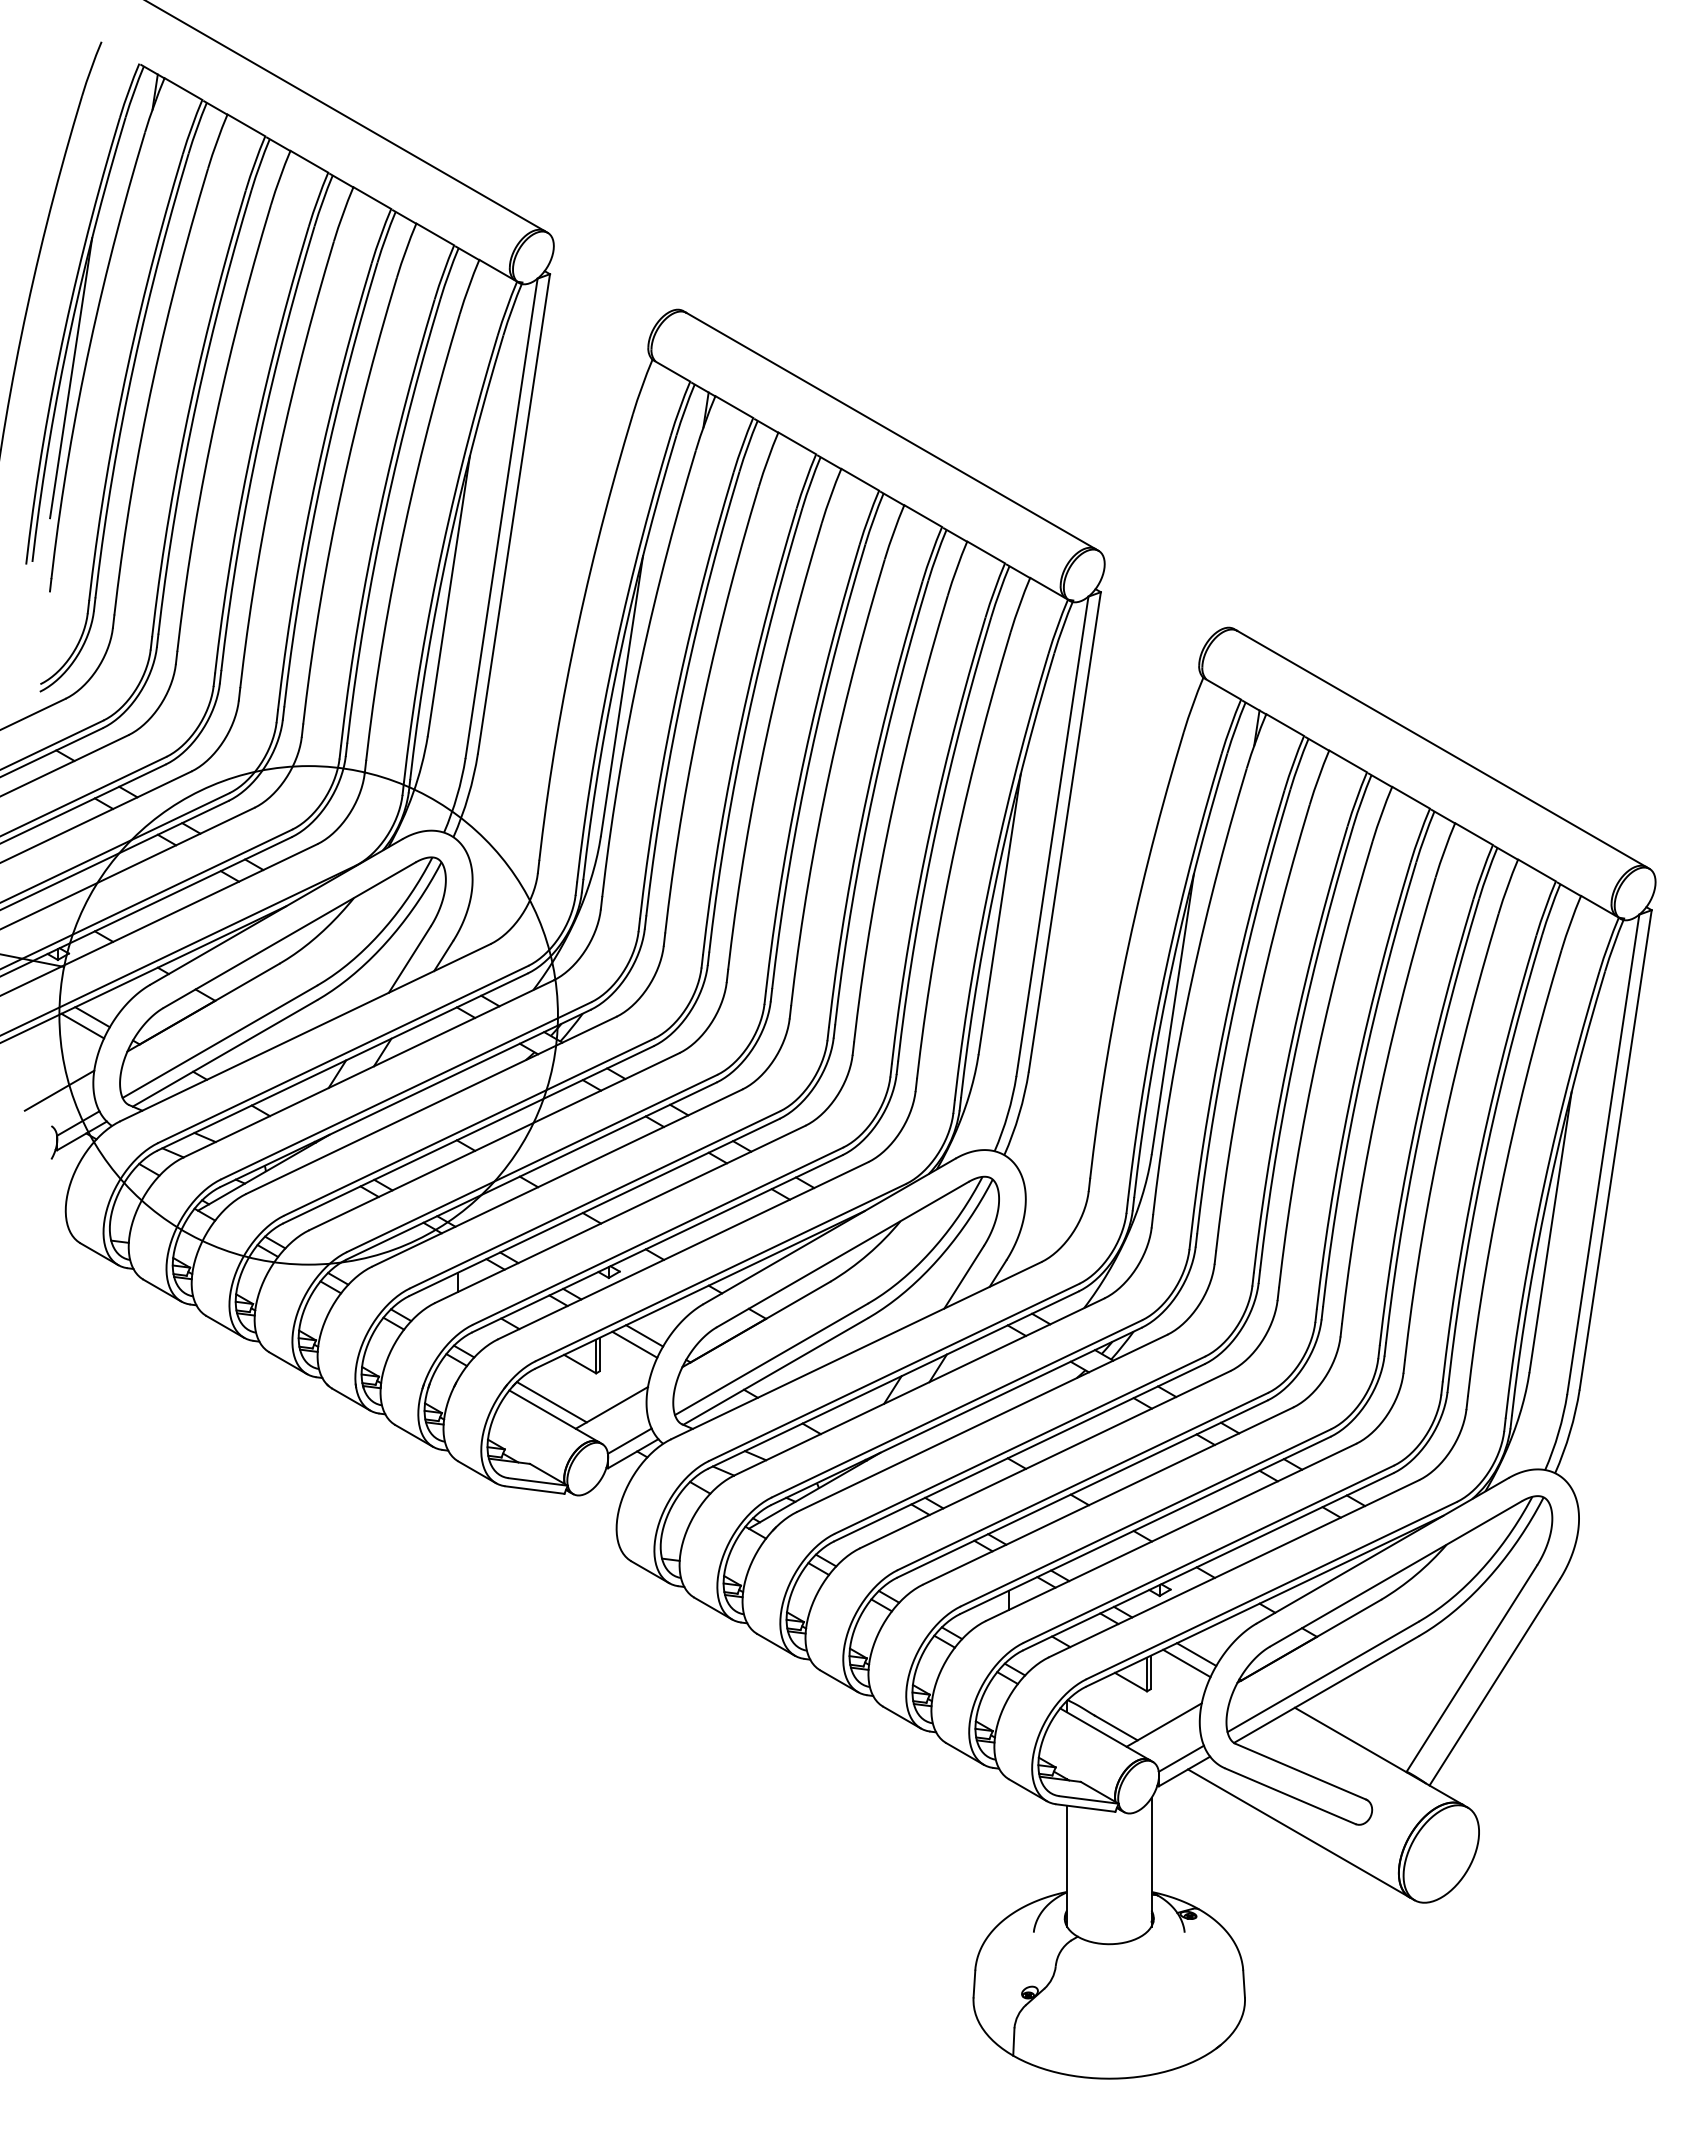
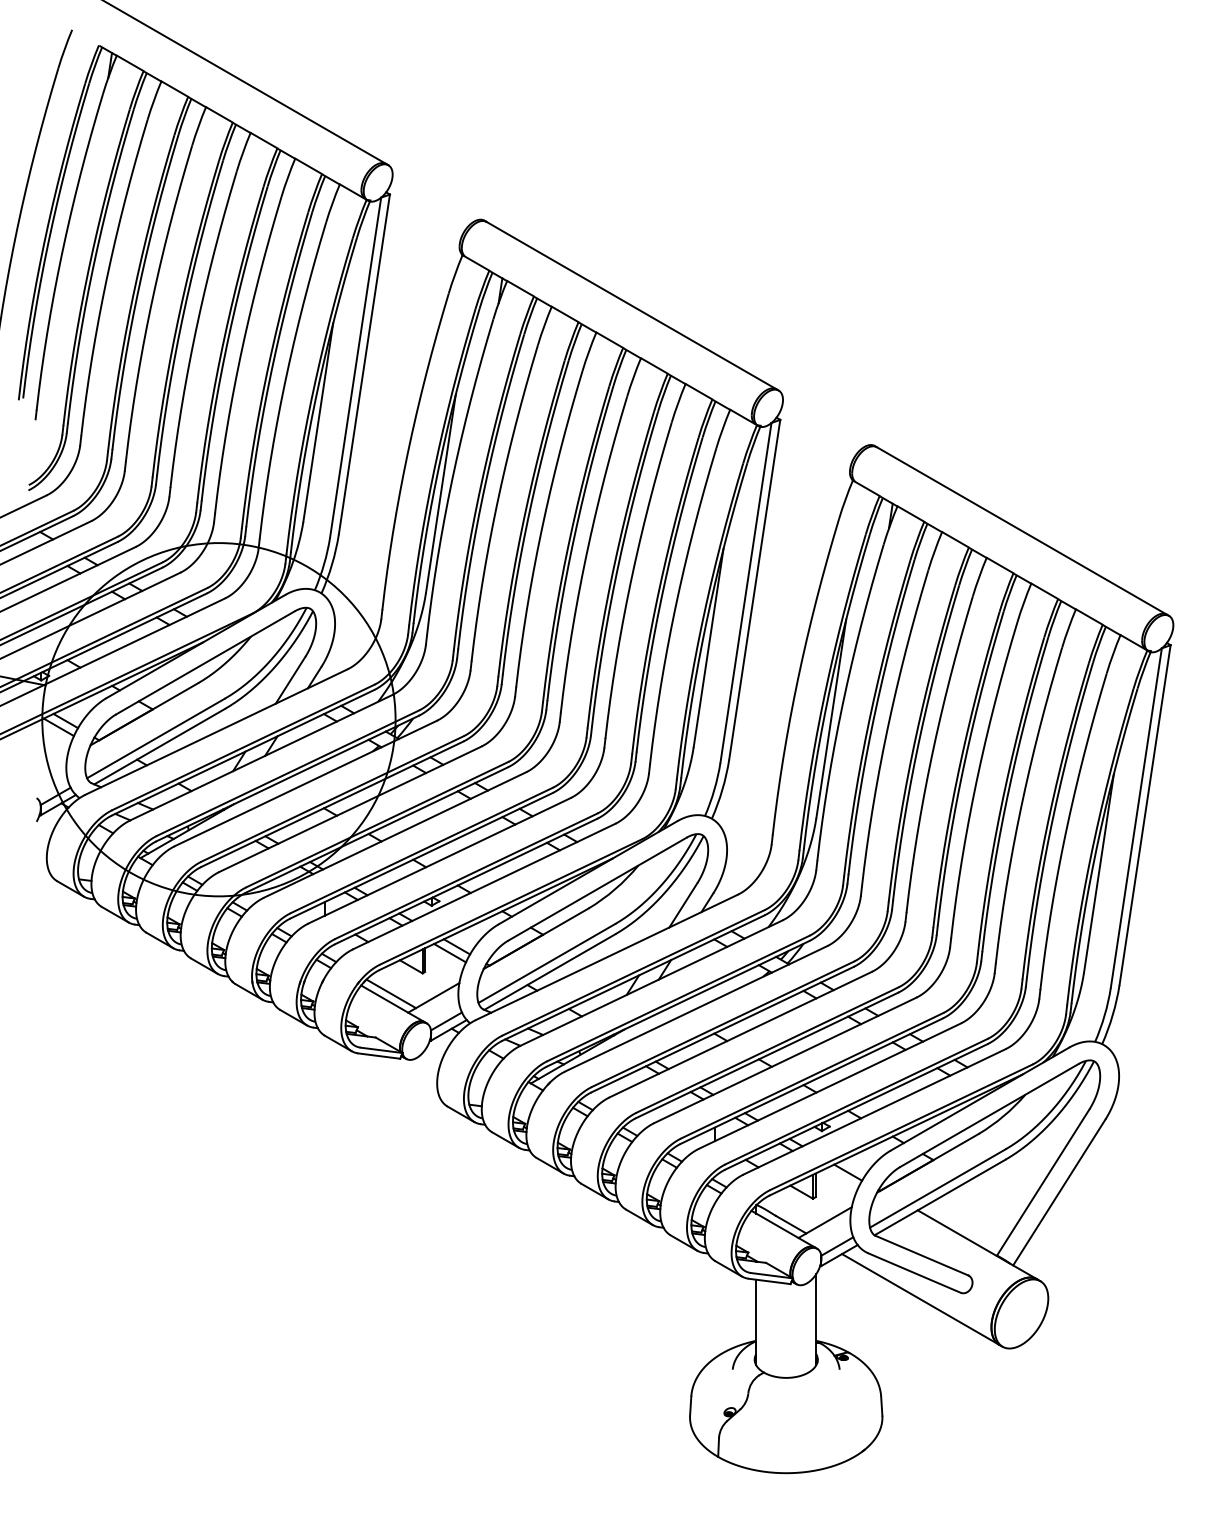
line: (71, 378) -> (50, 268), removed
line: (59, 1090) -> (42, 772), removed
line: (1186, 1663) -> (840, 1178), removed

